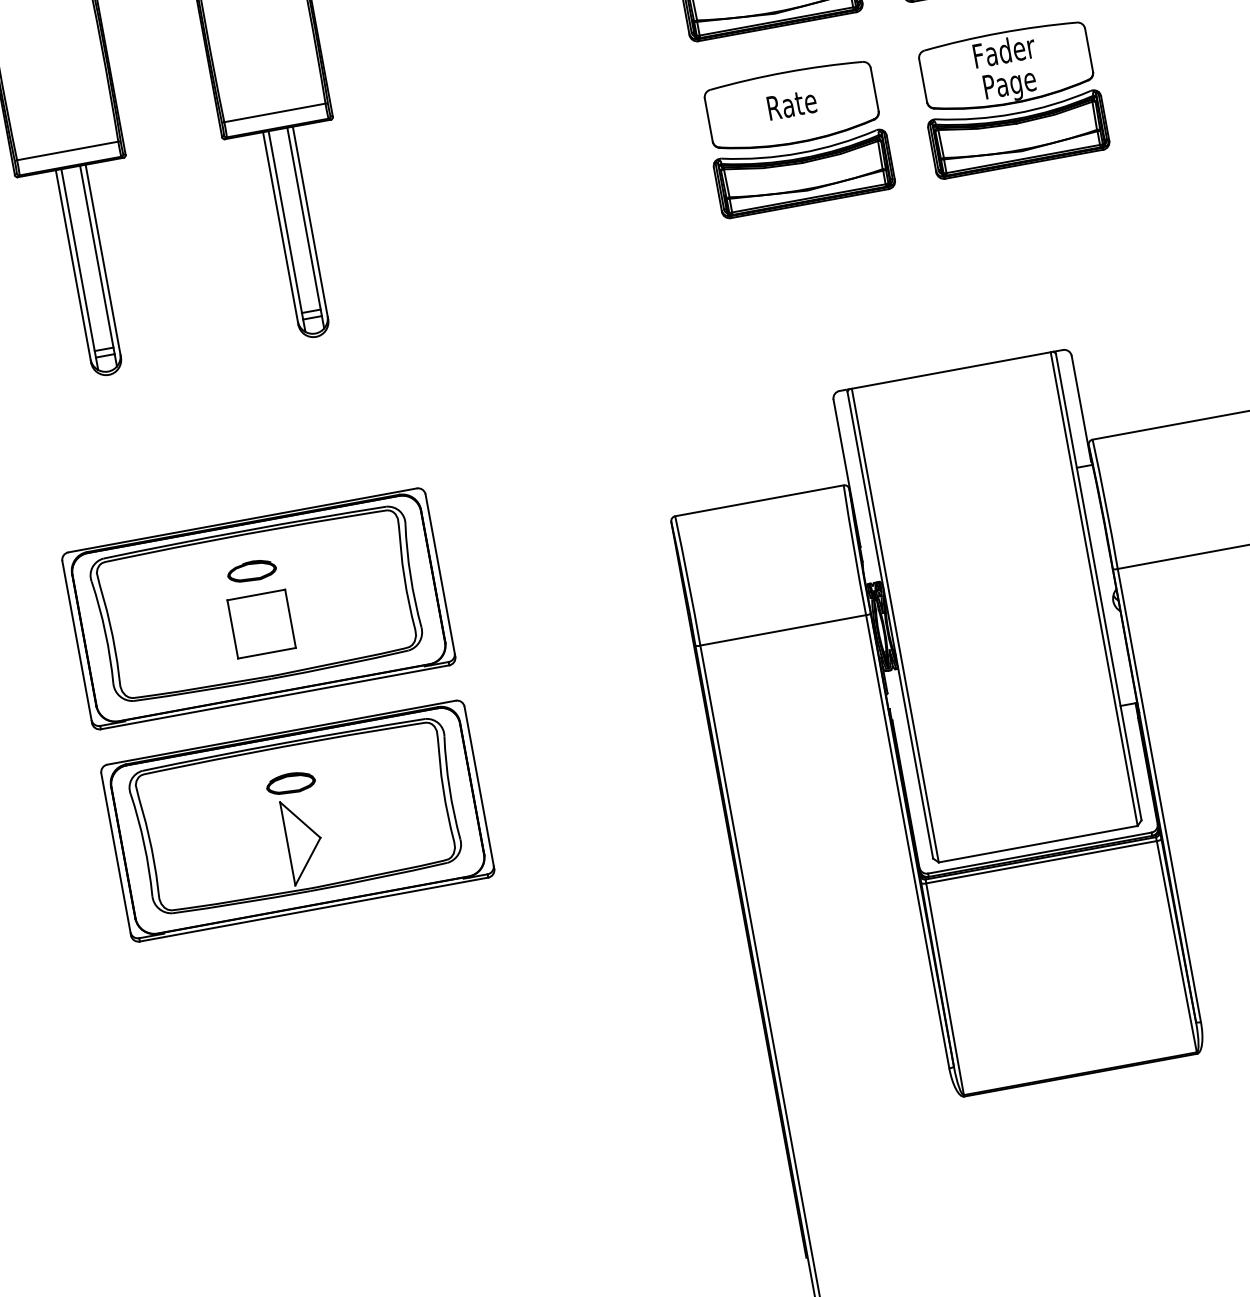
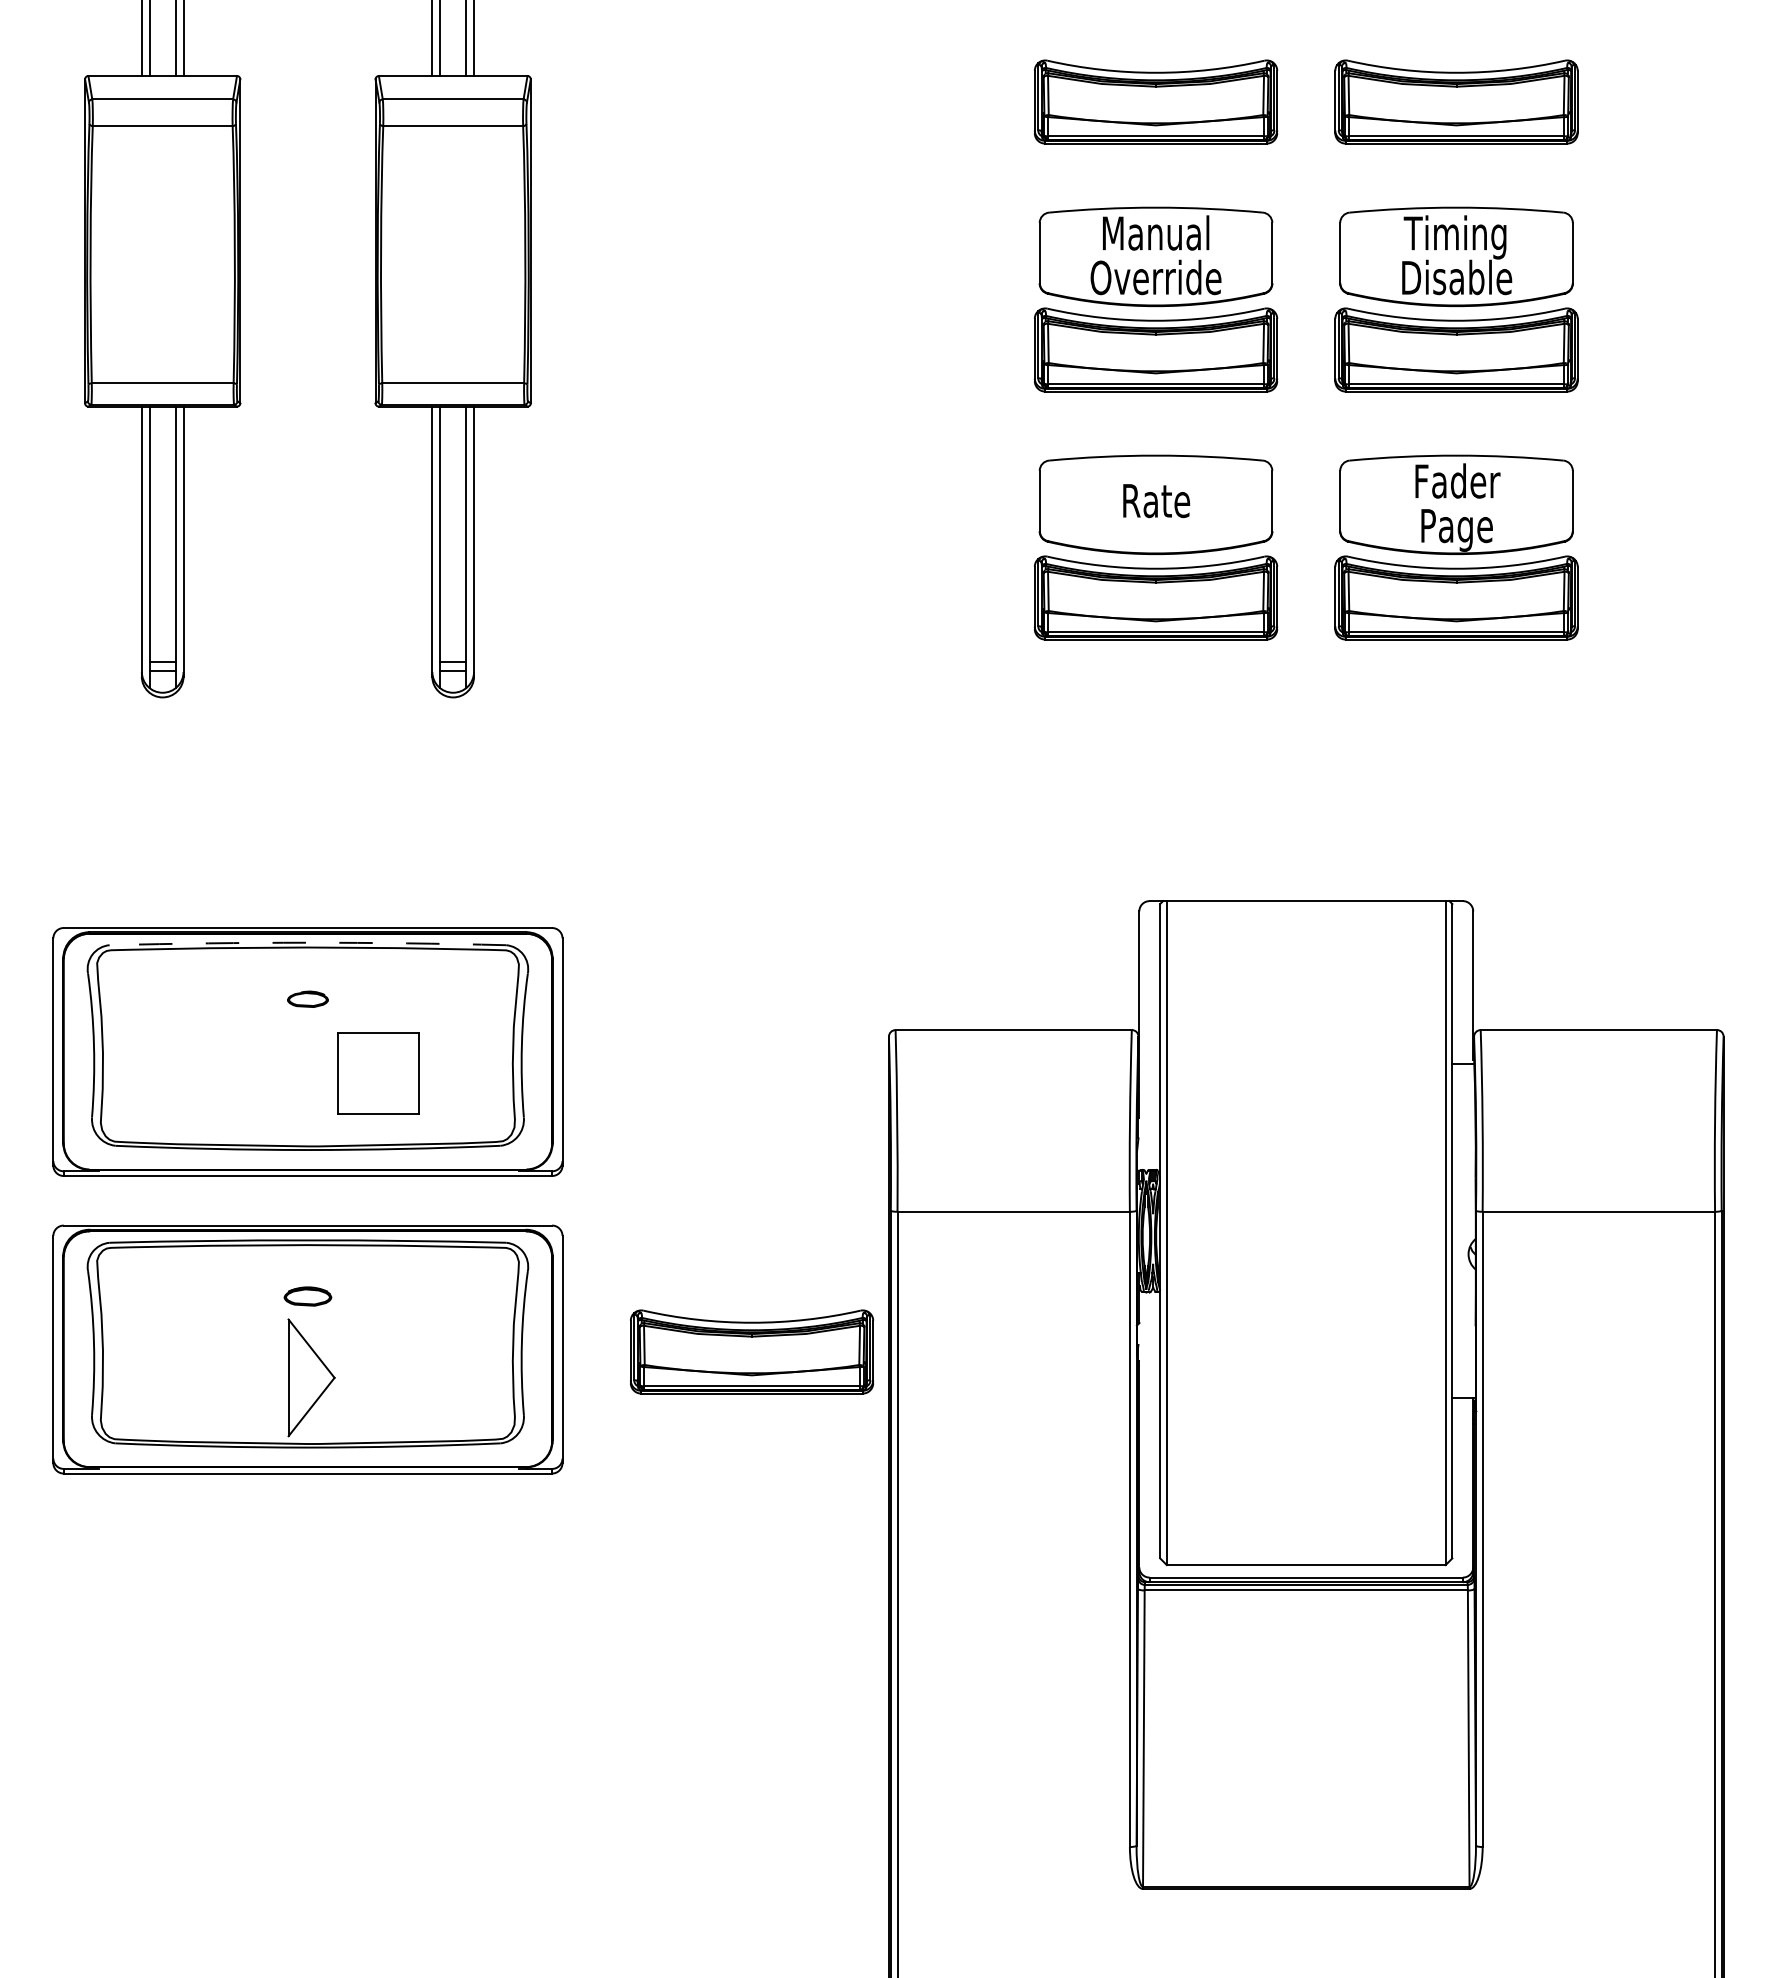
arc: (244, 530) -> (307, 942), solid -> dashed
part: (251, 571) -> (307, 999), size x0.6
part: (261, 624) -> (378, 1073), moved
part: (615, 764) -> (752, 1351), added
part: (290, 783) -> (307, 1296), size x0.7

